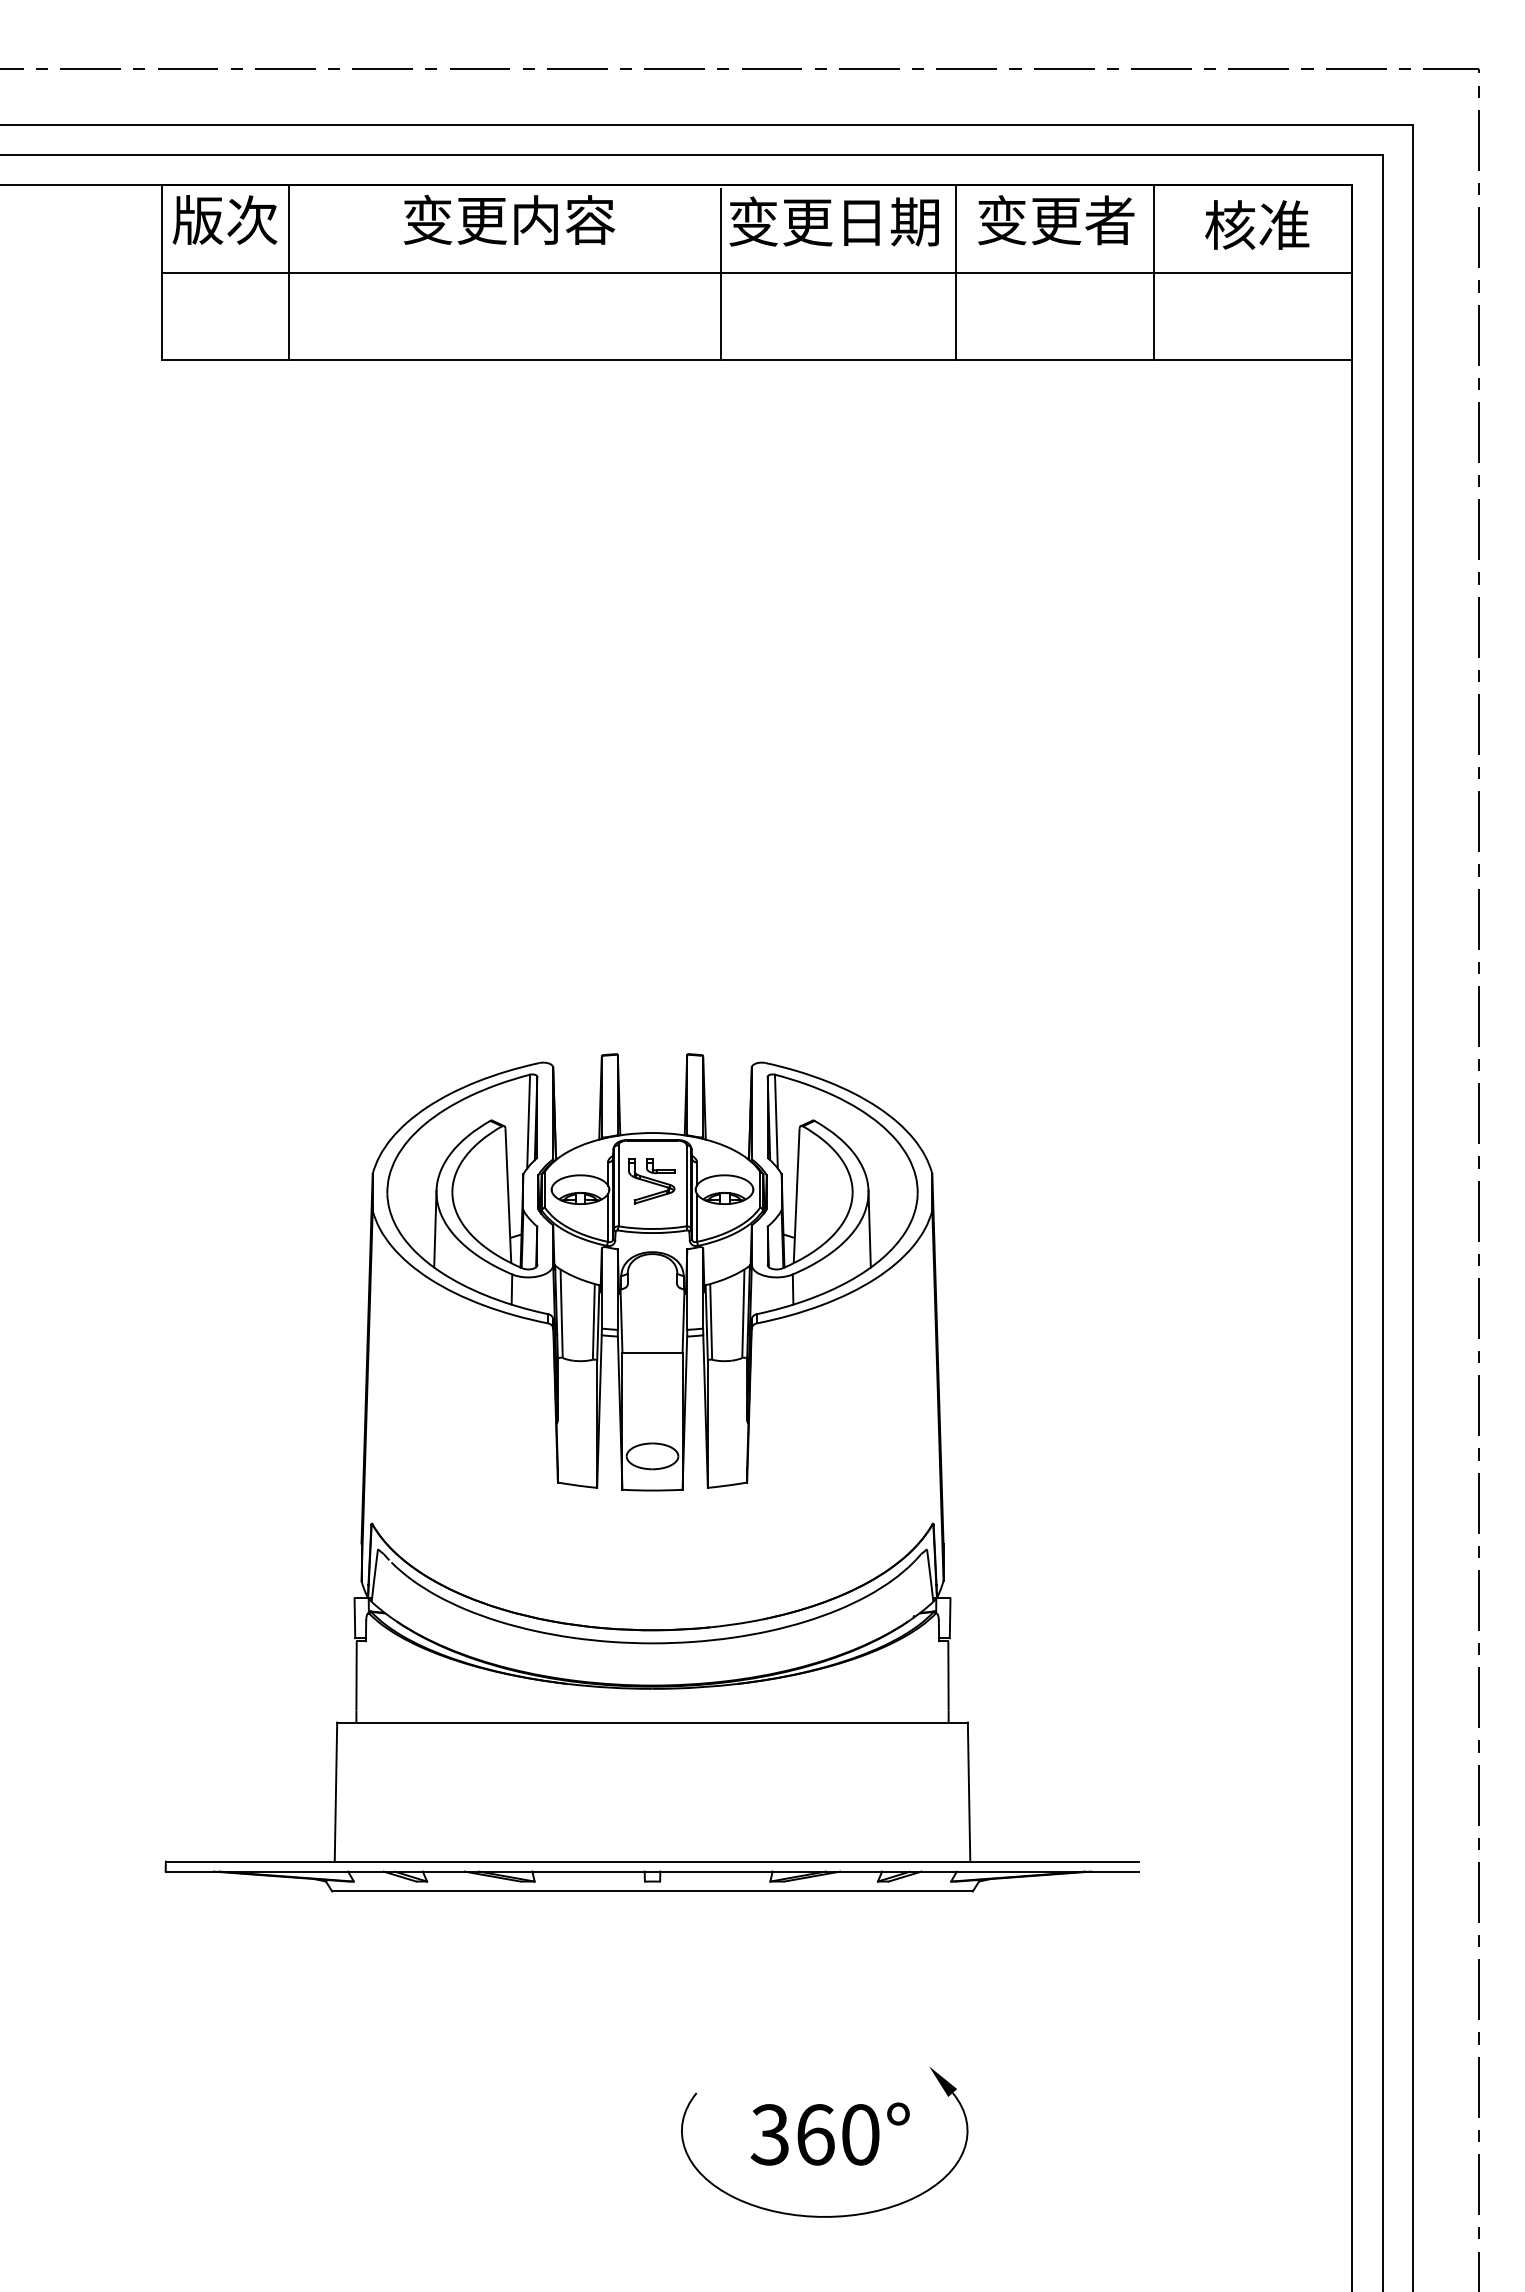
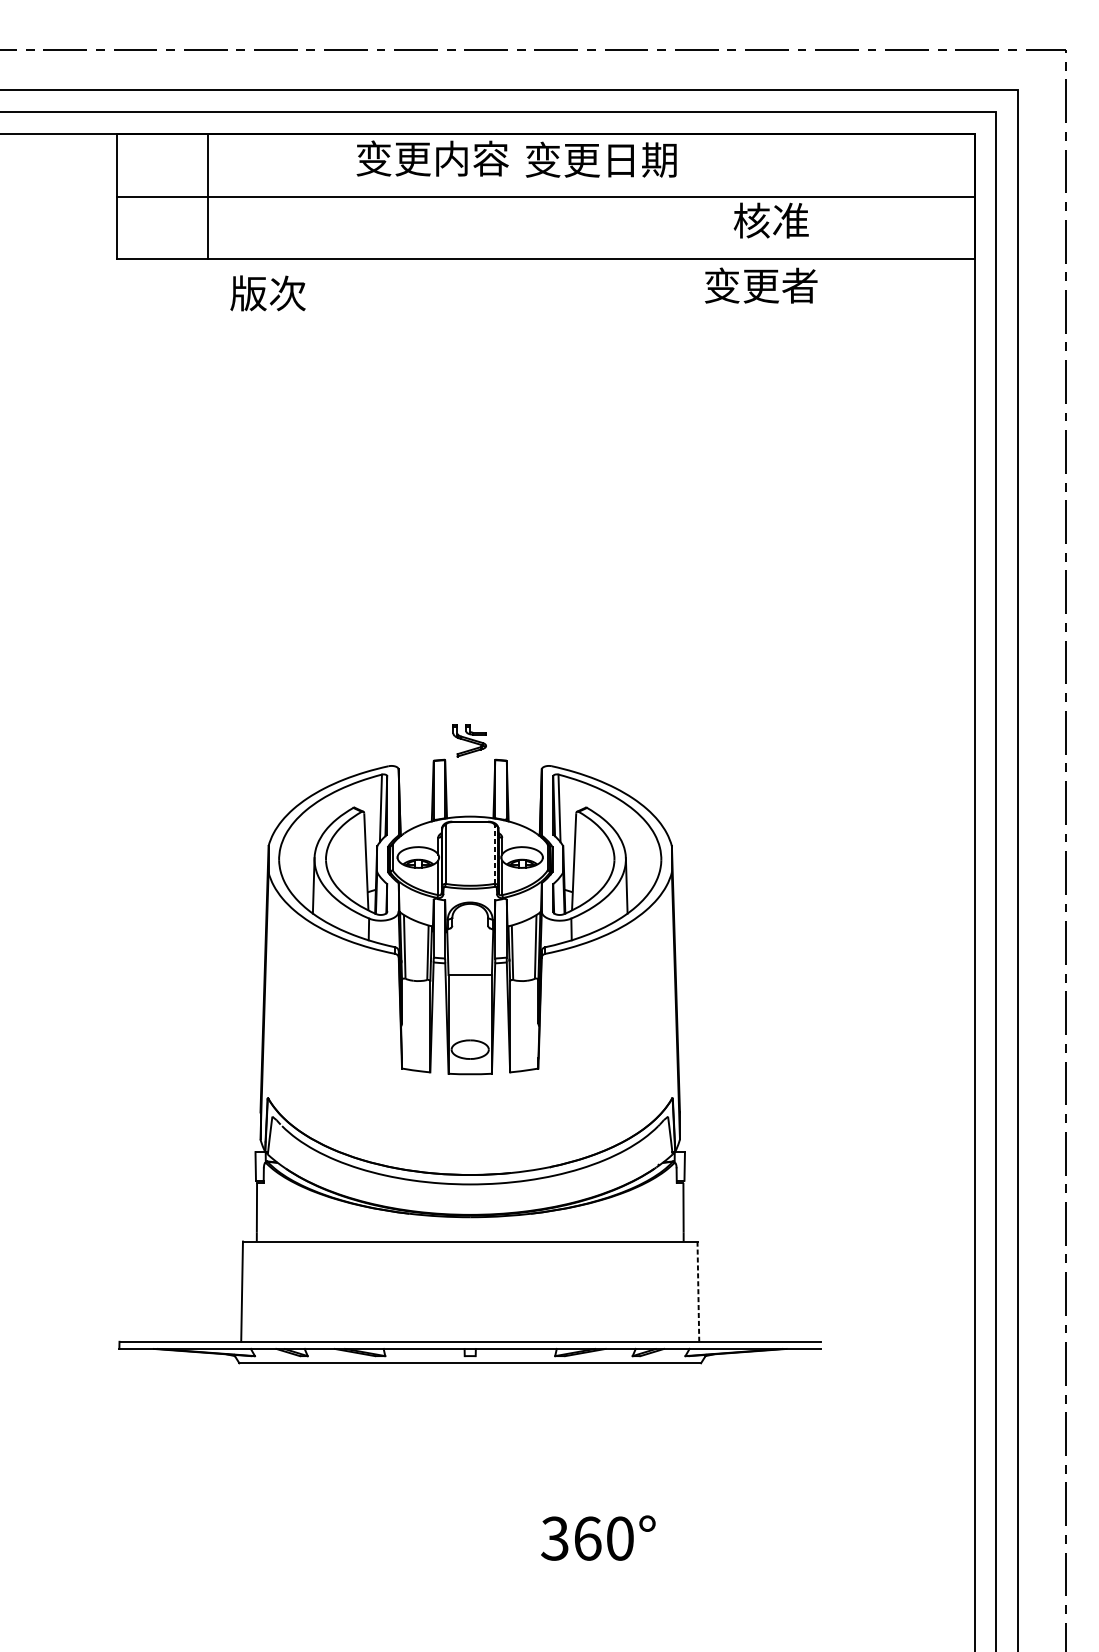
text: (224, 219) -> (267, 293), moved
text: (509, 219) -> (432, 158), moved
text: (1056, 220) -> (761, 285), moved
text: (1257, 224) -> (771, 220), moved
line: (955, 272) -> (688, 196), removed
line: (1153, 272) -> (831, 196), removed
line: (720, 273) -> (519, 197), removed
part: (651, 1181) -> (469, 740), moved
line: (686, 1185) -> (494, 854), solid -> dashed
line: (969, 1792) -> (698, 1291), solid -> dashed
part: (824, 2141) -> (594, 1543), removed

